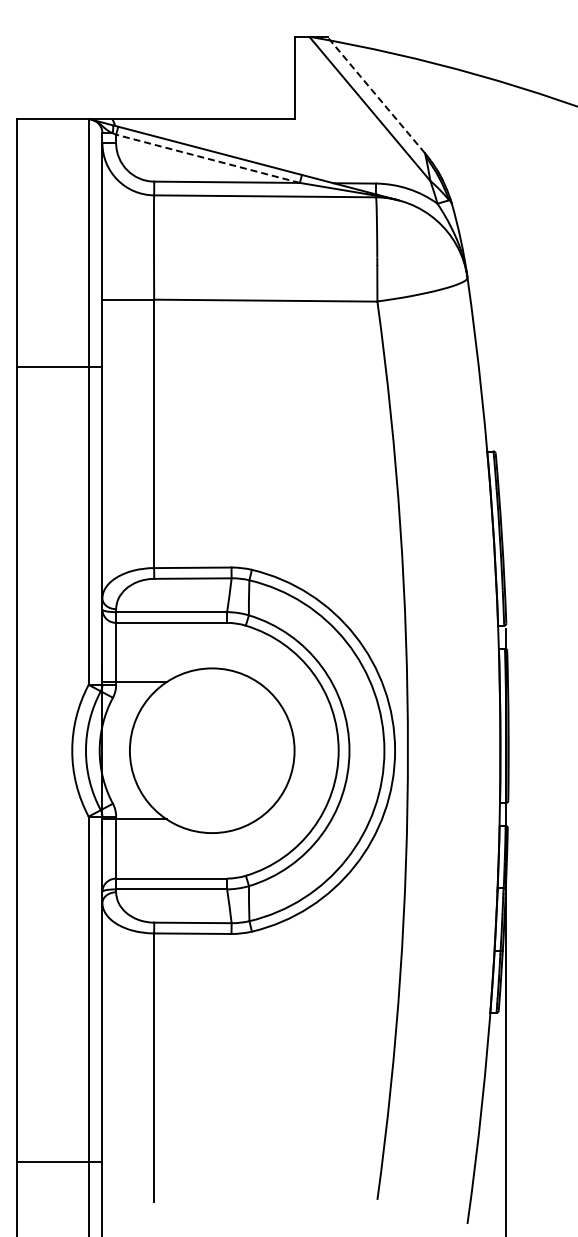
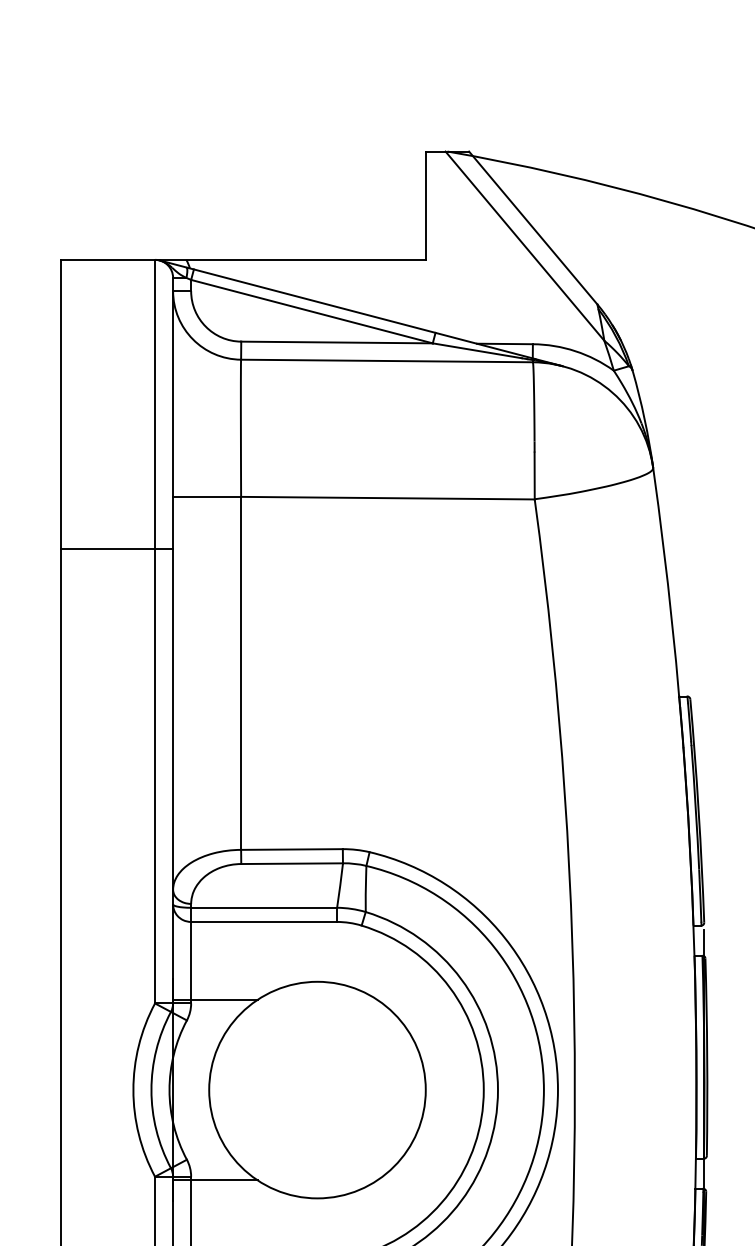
line: (376, 95) -> (533, 228), dashed -> solid
line: (208, 158) -> (312, 311), dashed -> solid
line: (59, 367) -> (116, 549), moved

